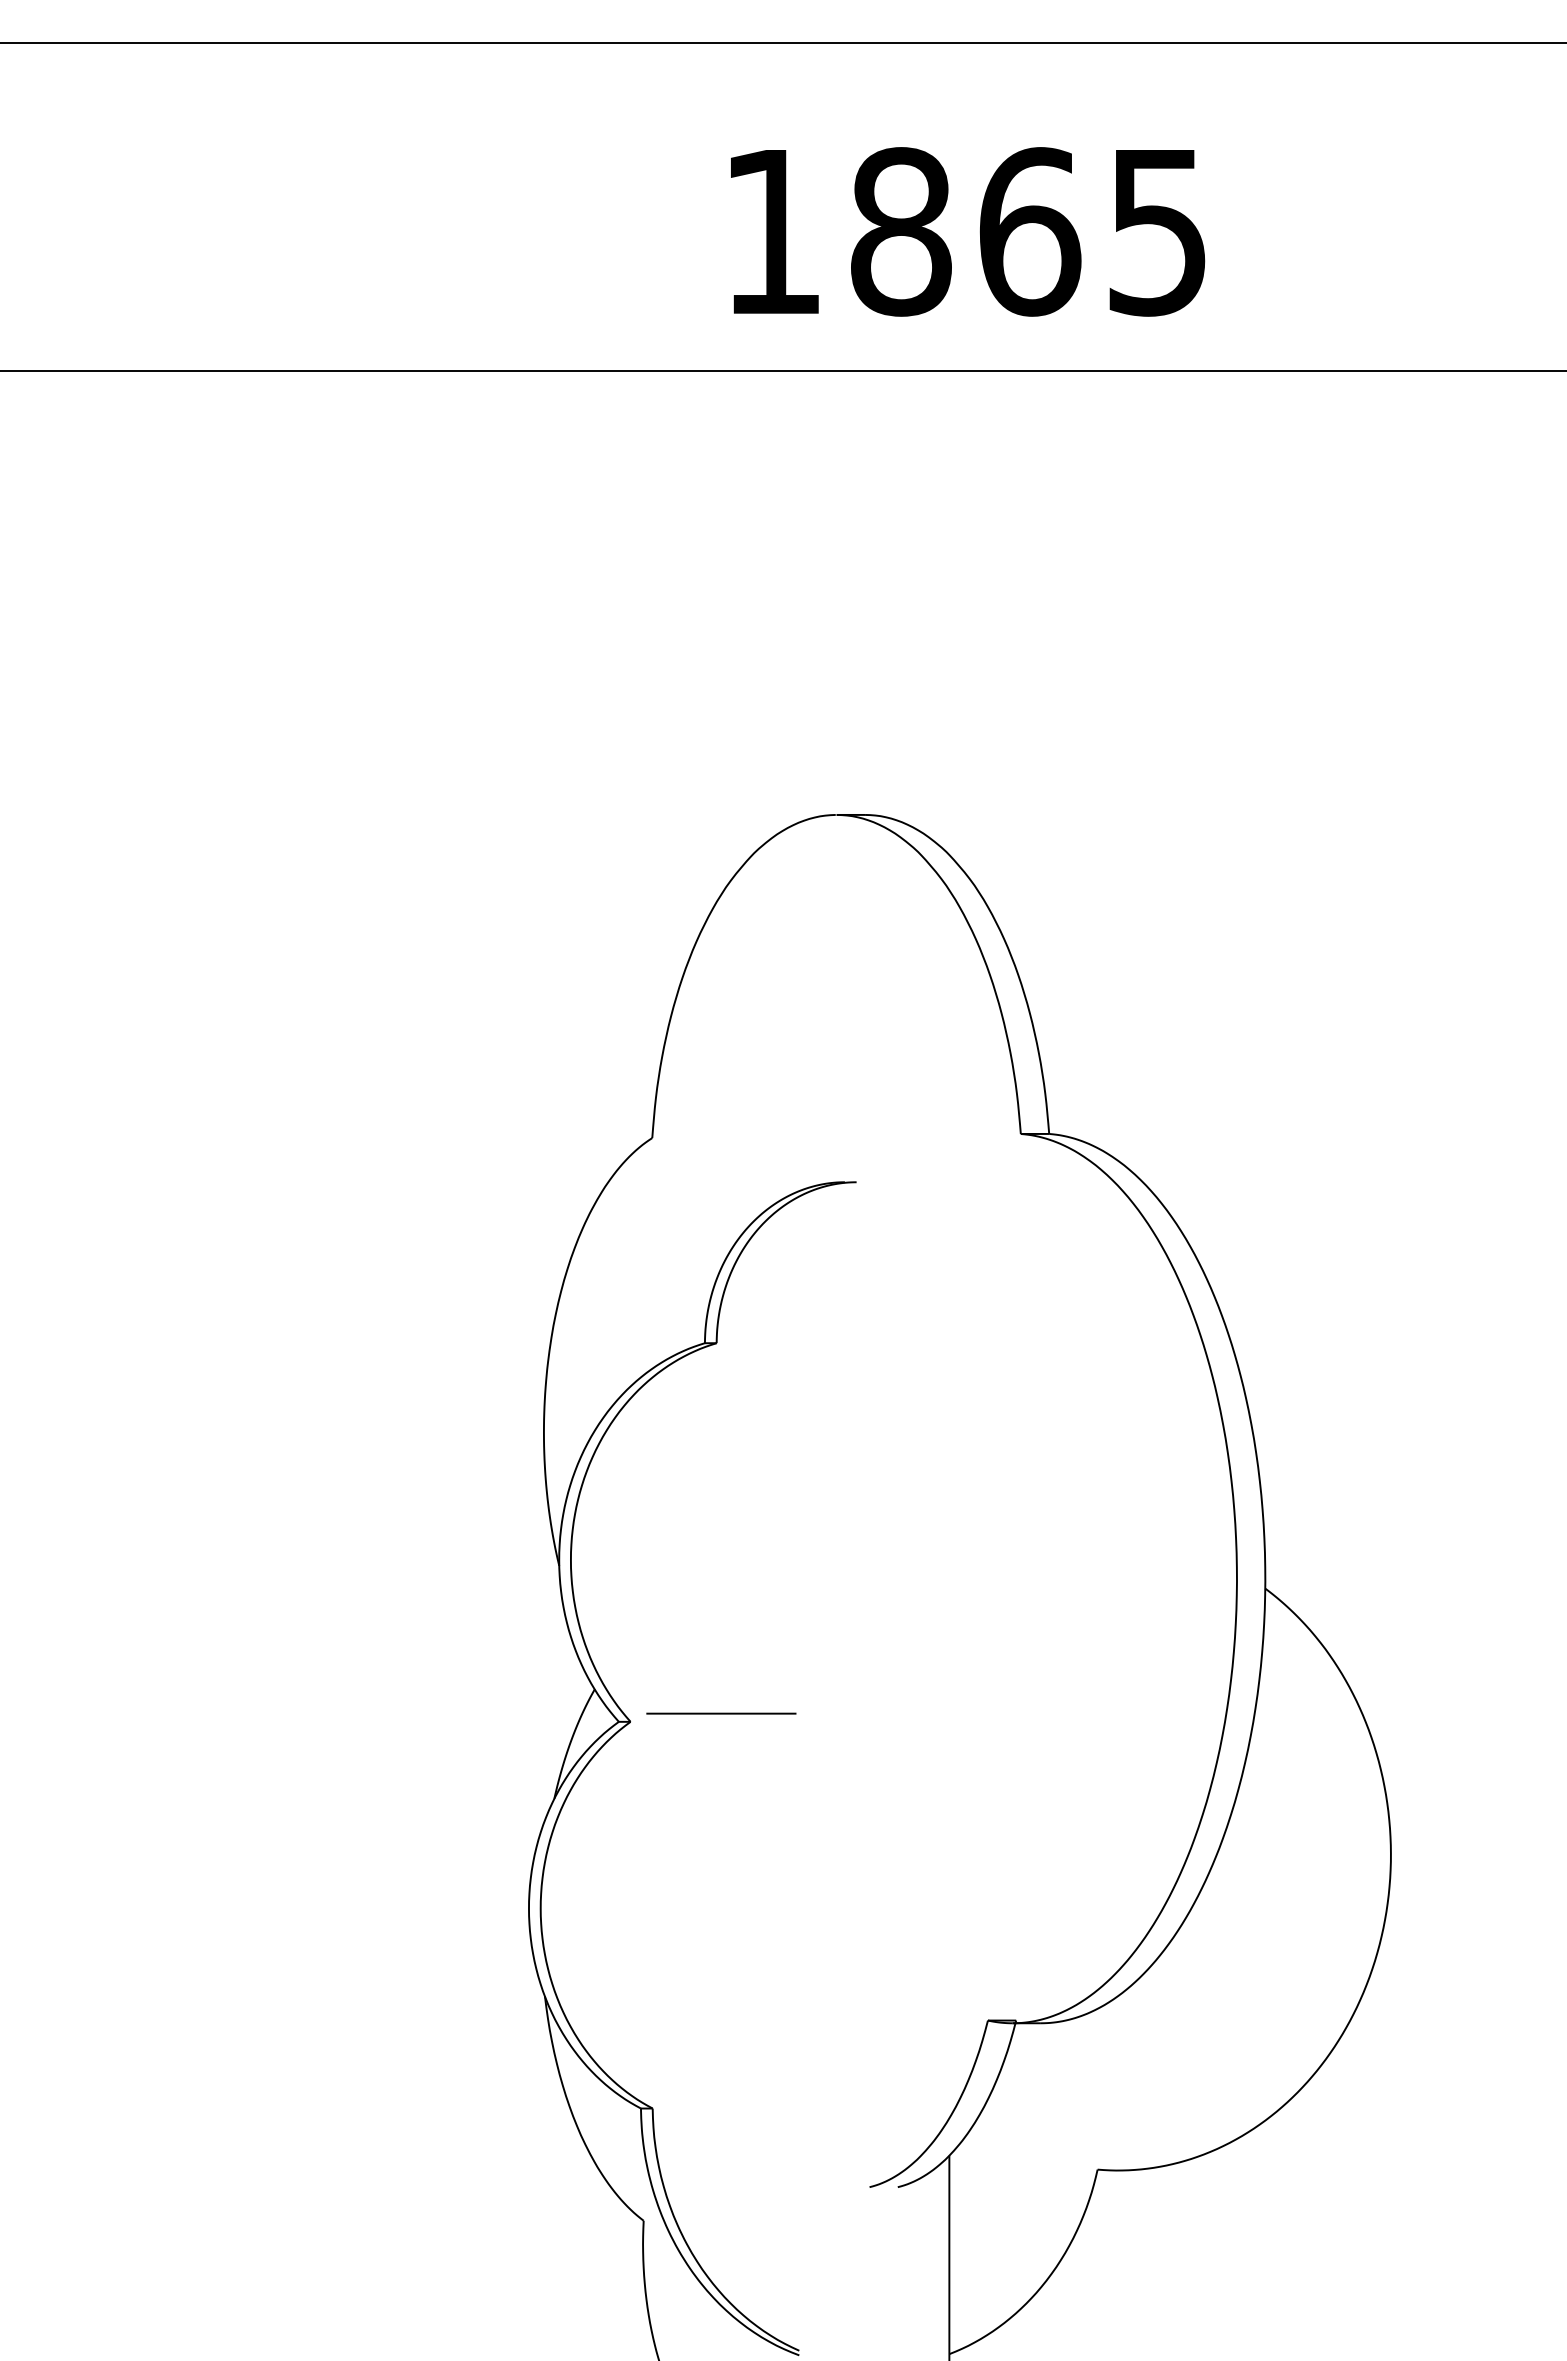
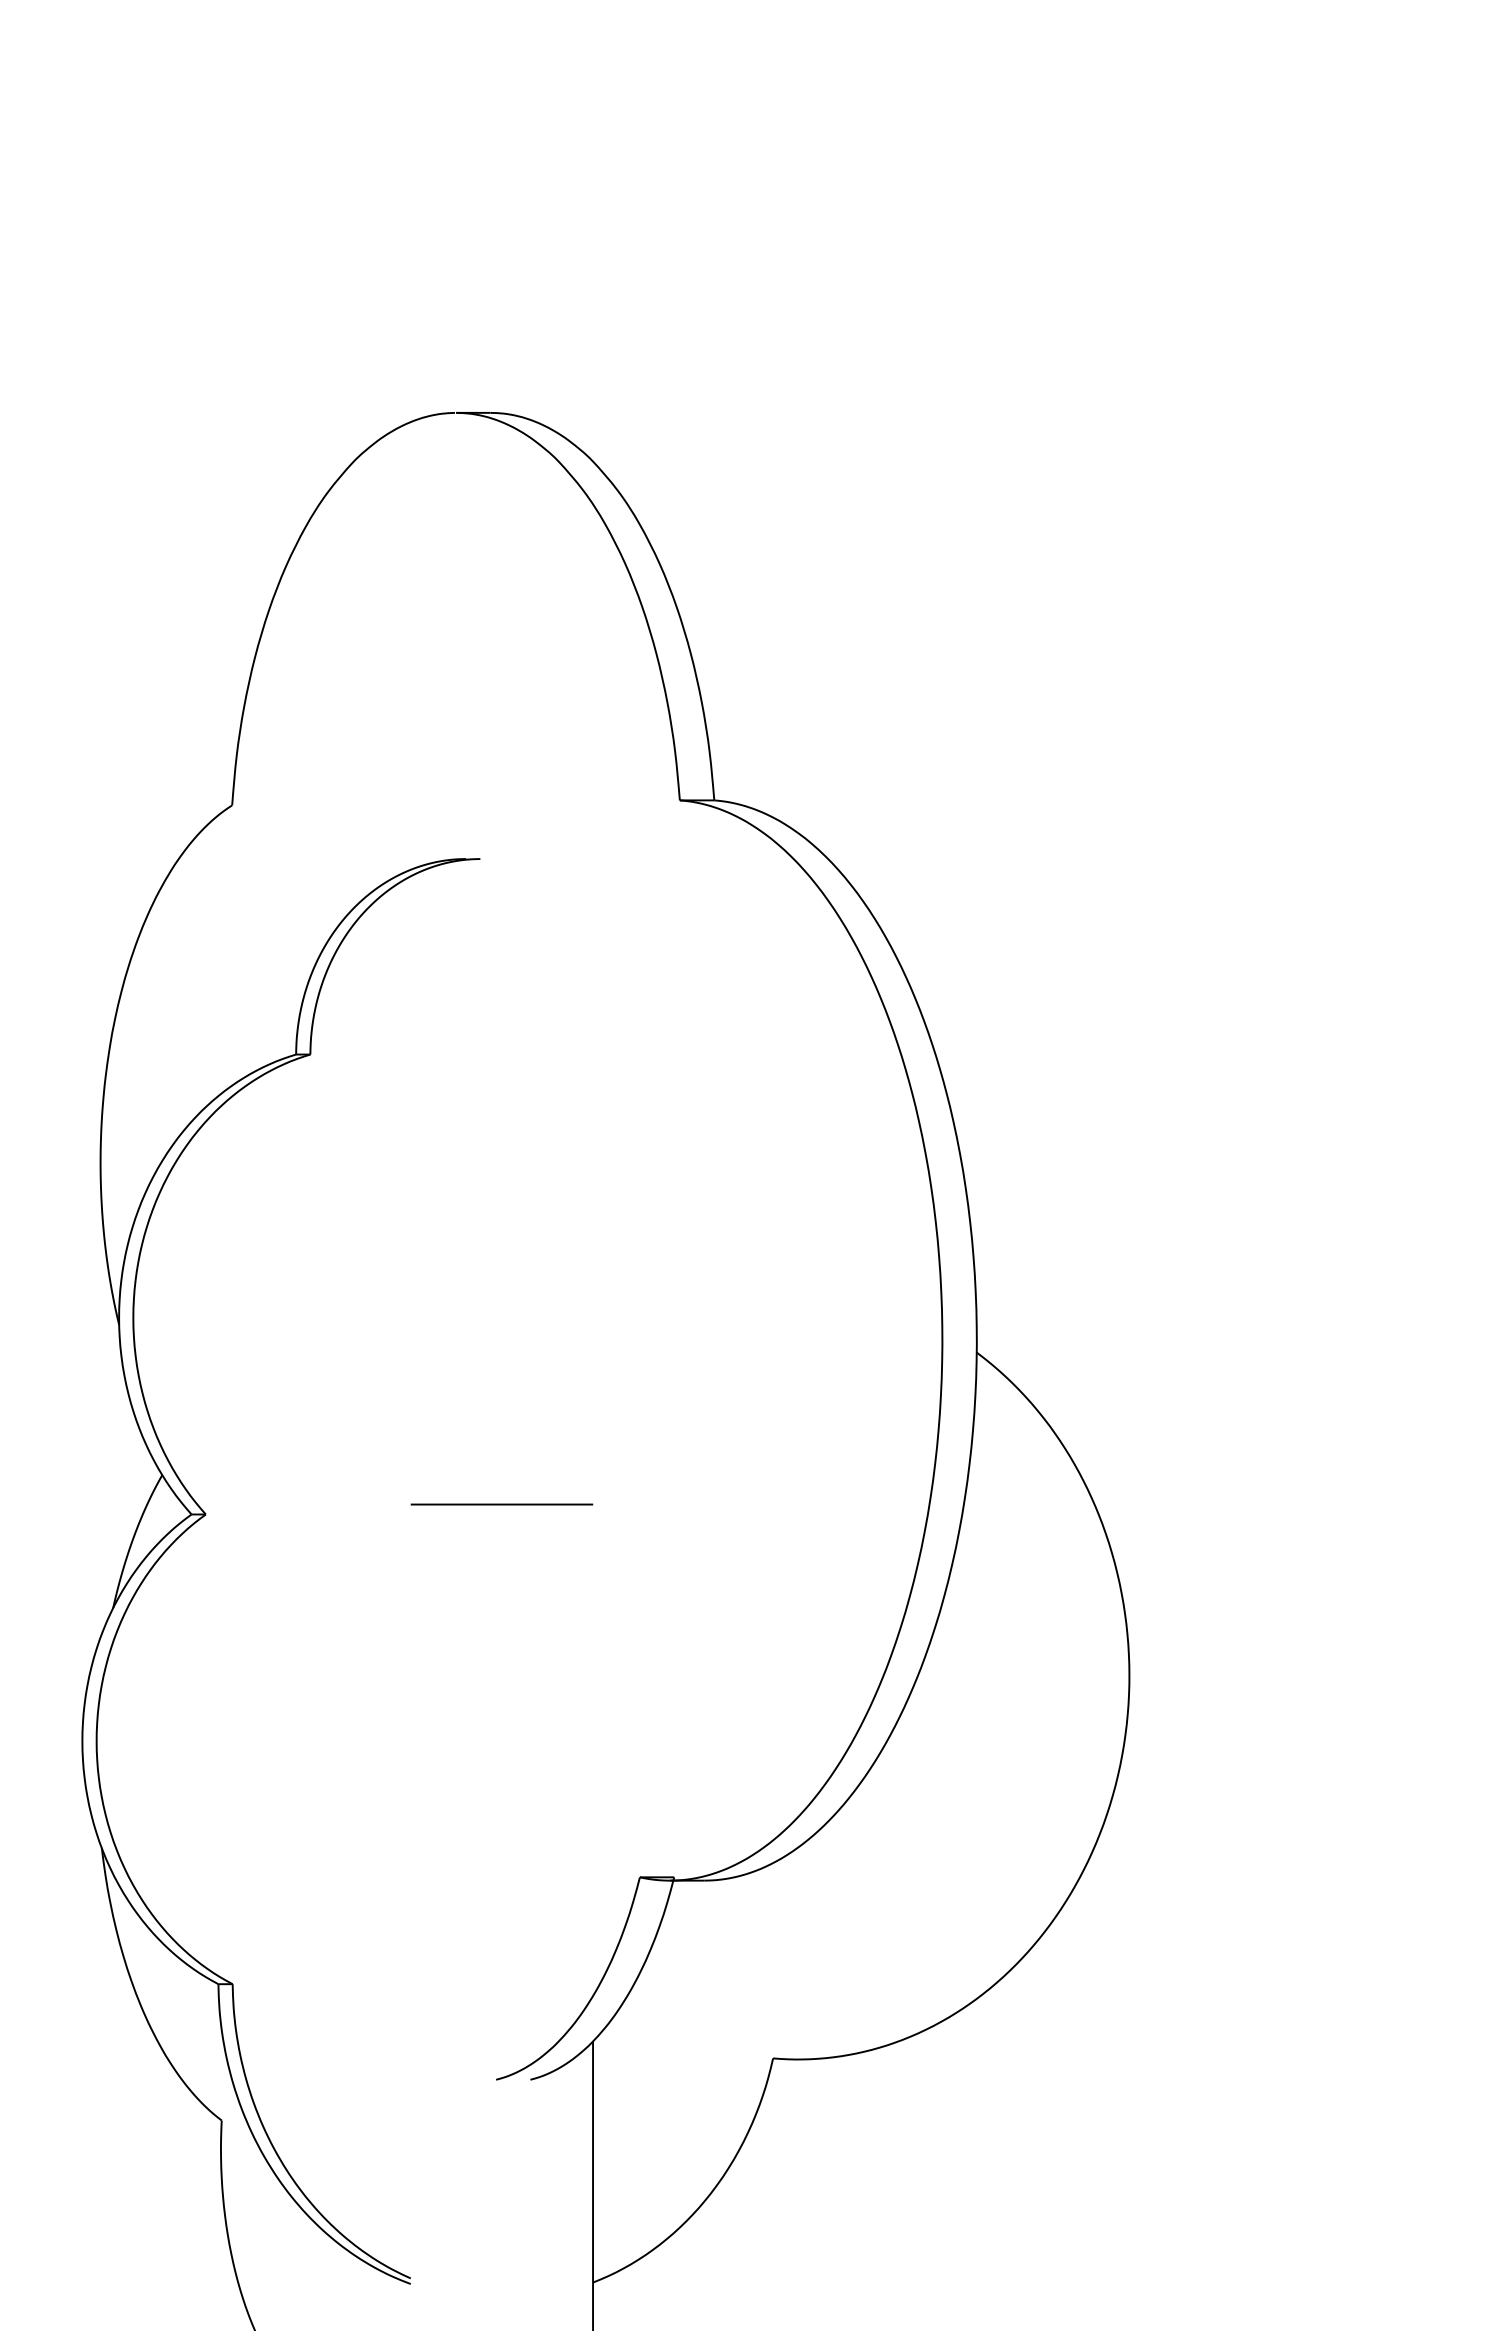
line: (721, 1713) -> (502, 1504), moved

